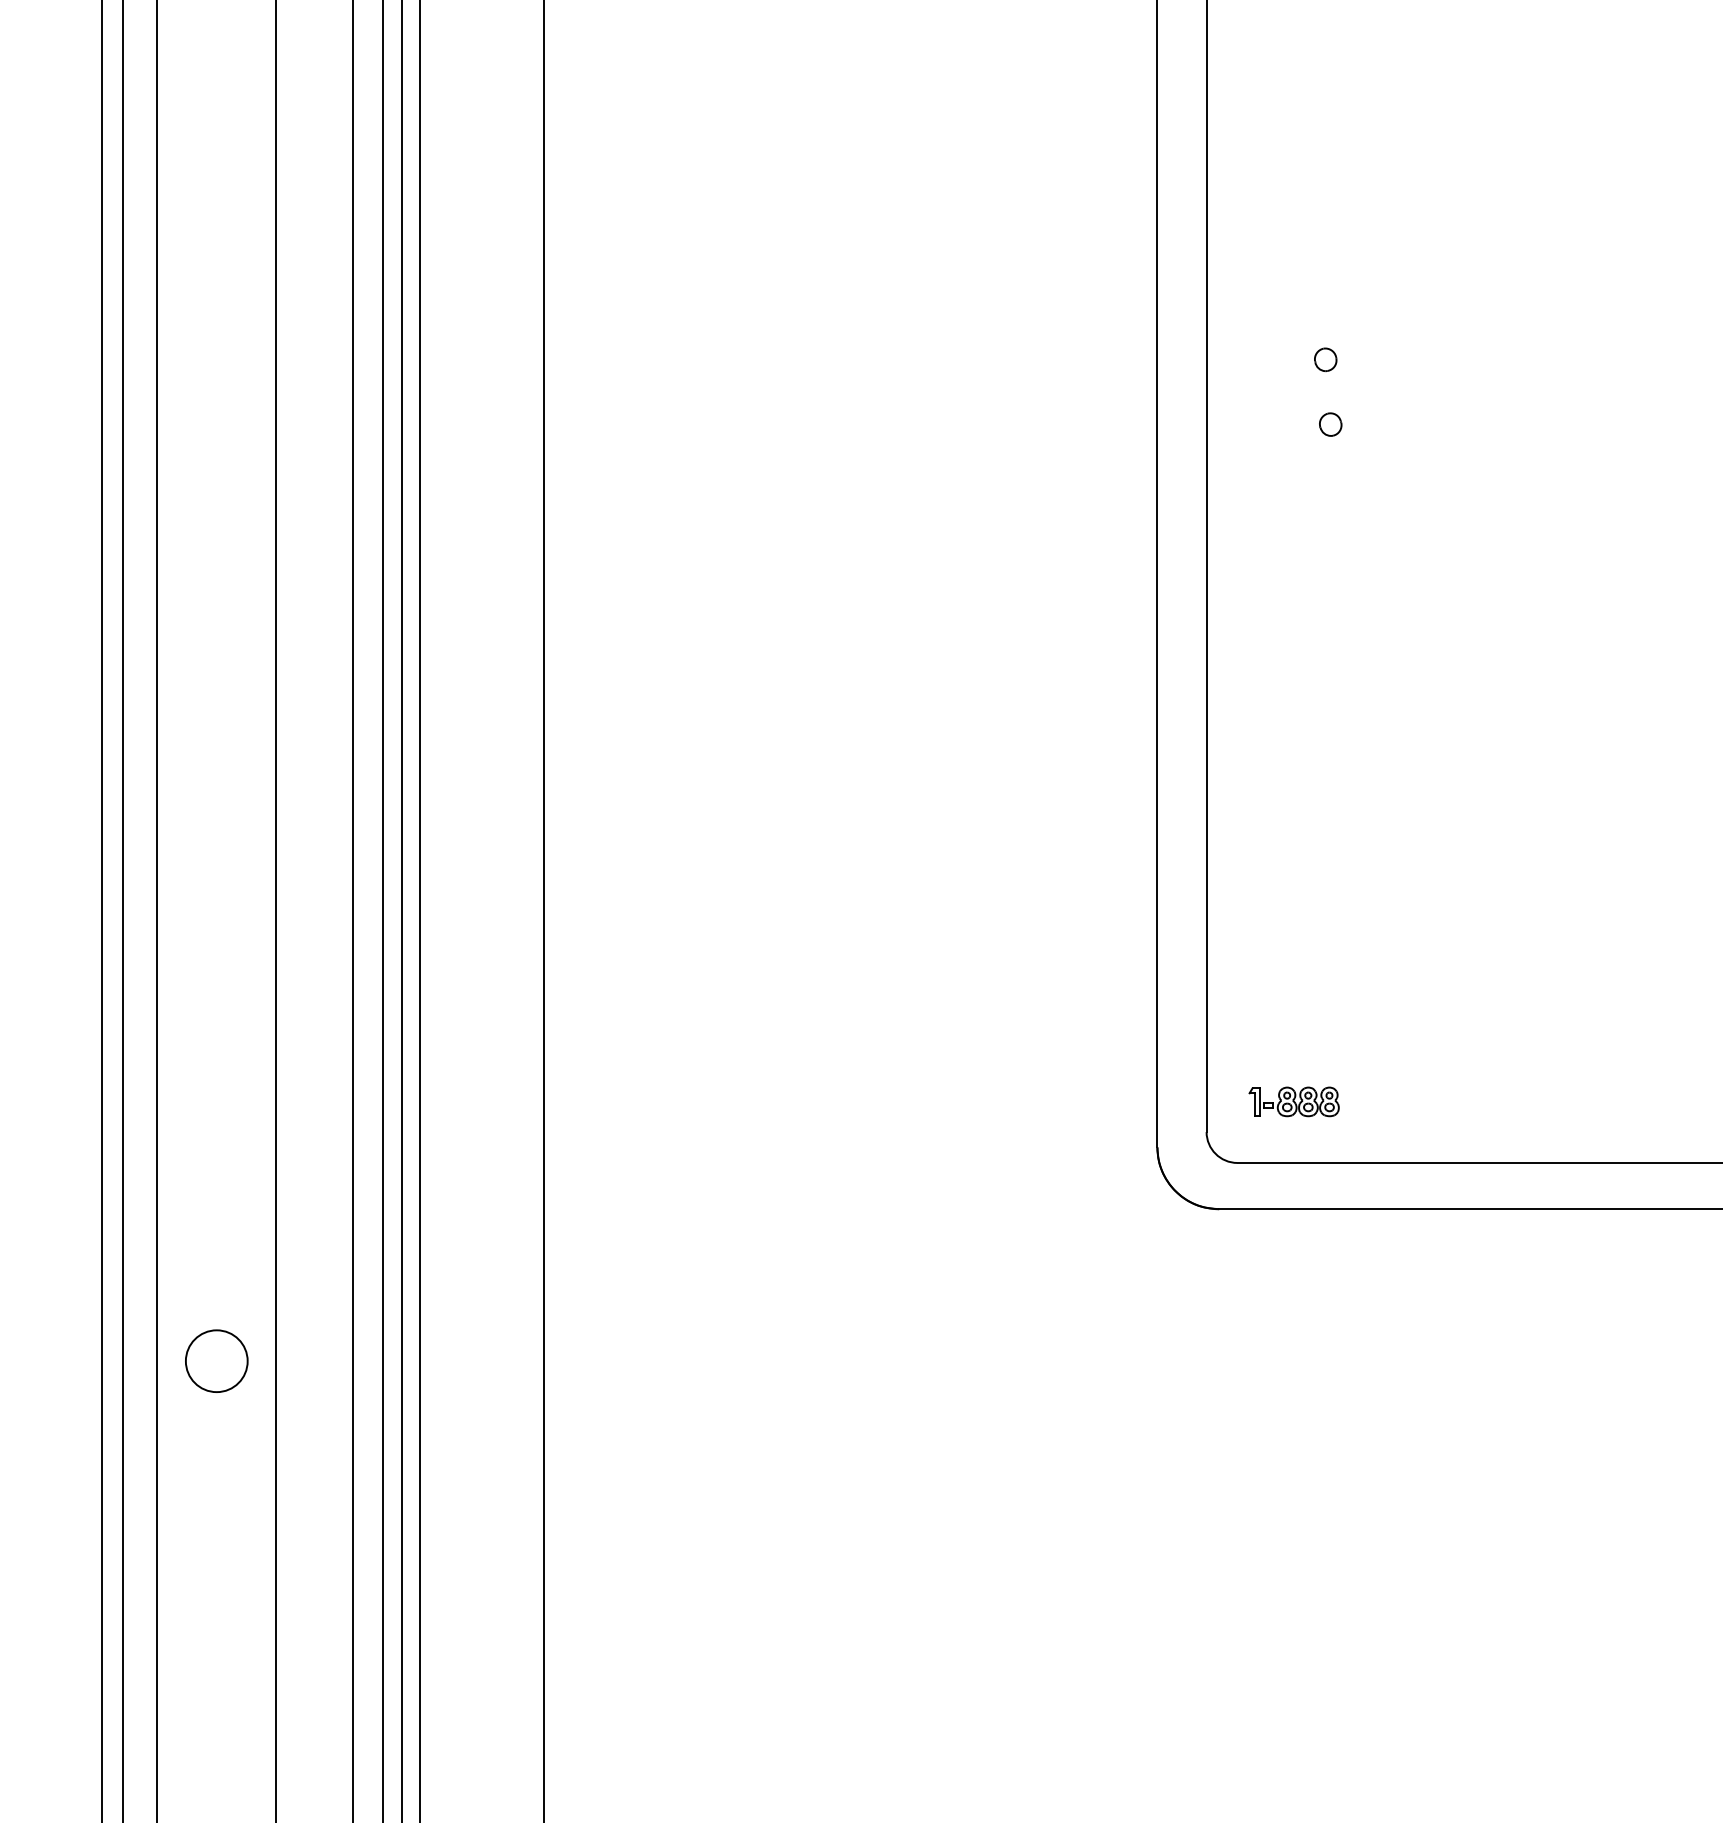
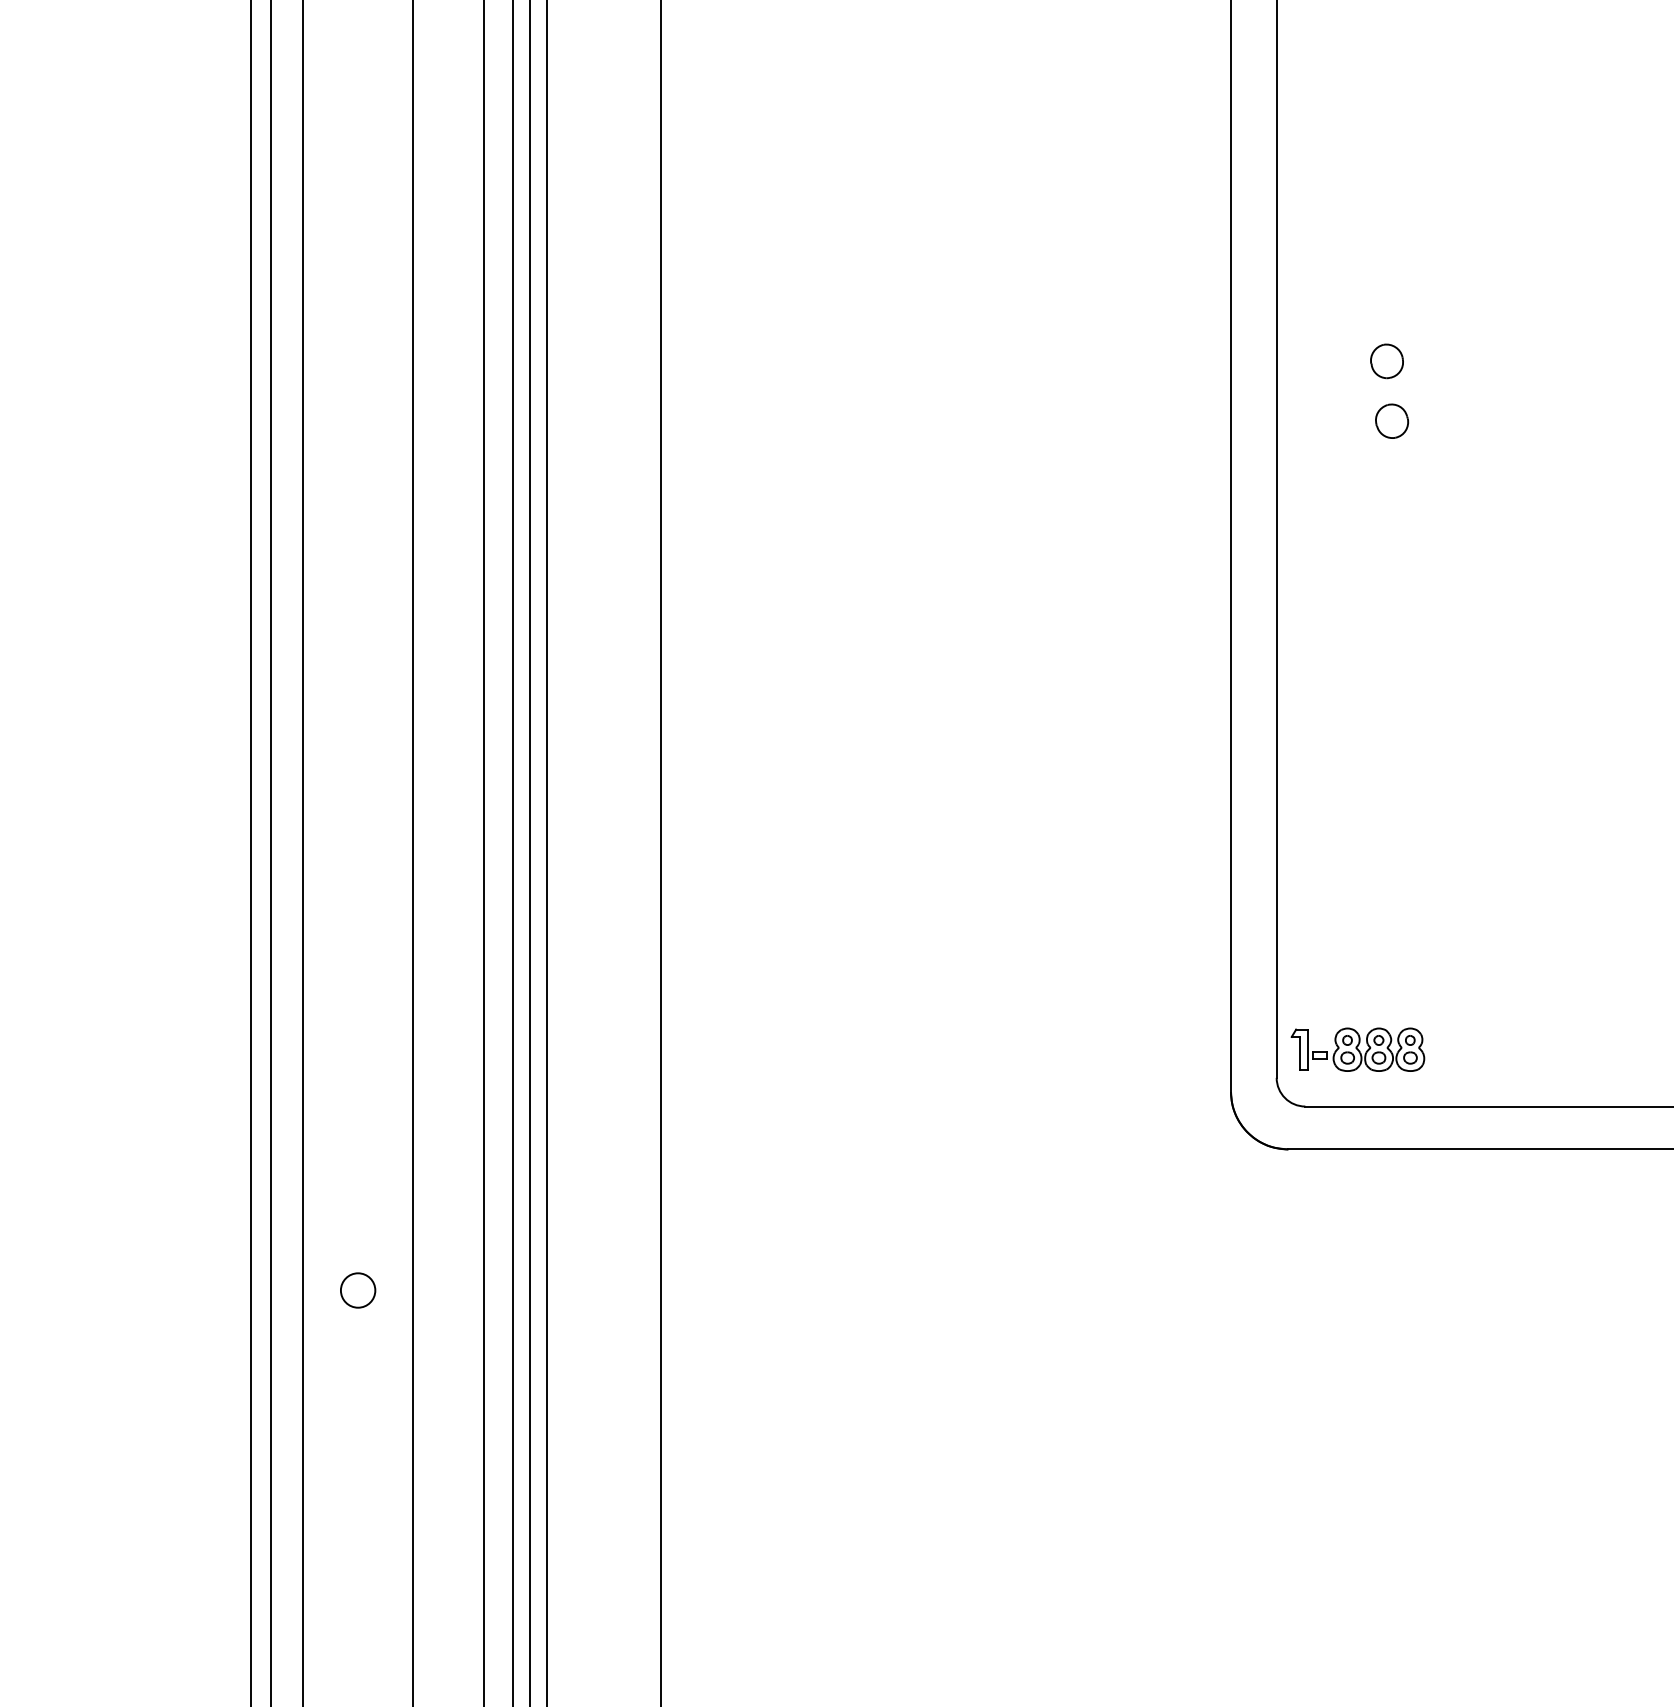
part: (1326, 359) -> (1387, 360), size x1.6
part: (1330, 424) -> (1391, 421), size x1.6
part: (1293, 1101) -> (1357, 1049), size x1.6
circle: (216, 1361) -> (357, 1290), size x0.6

